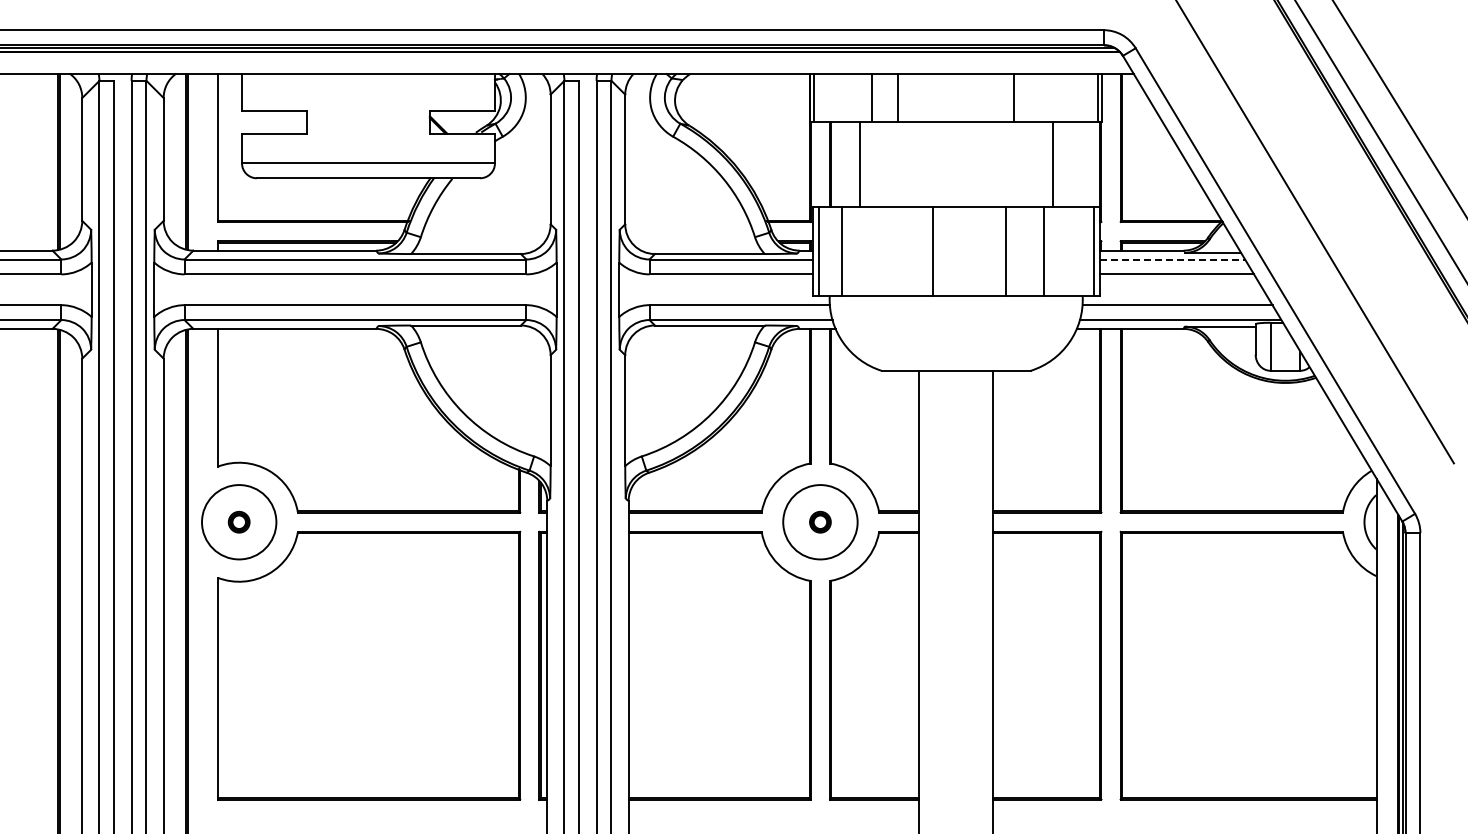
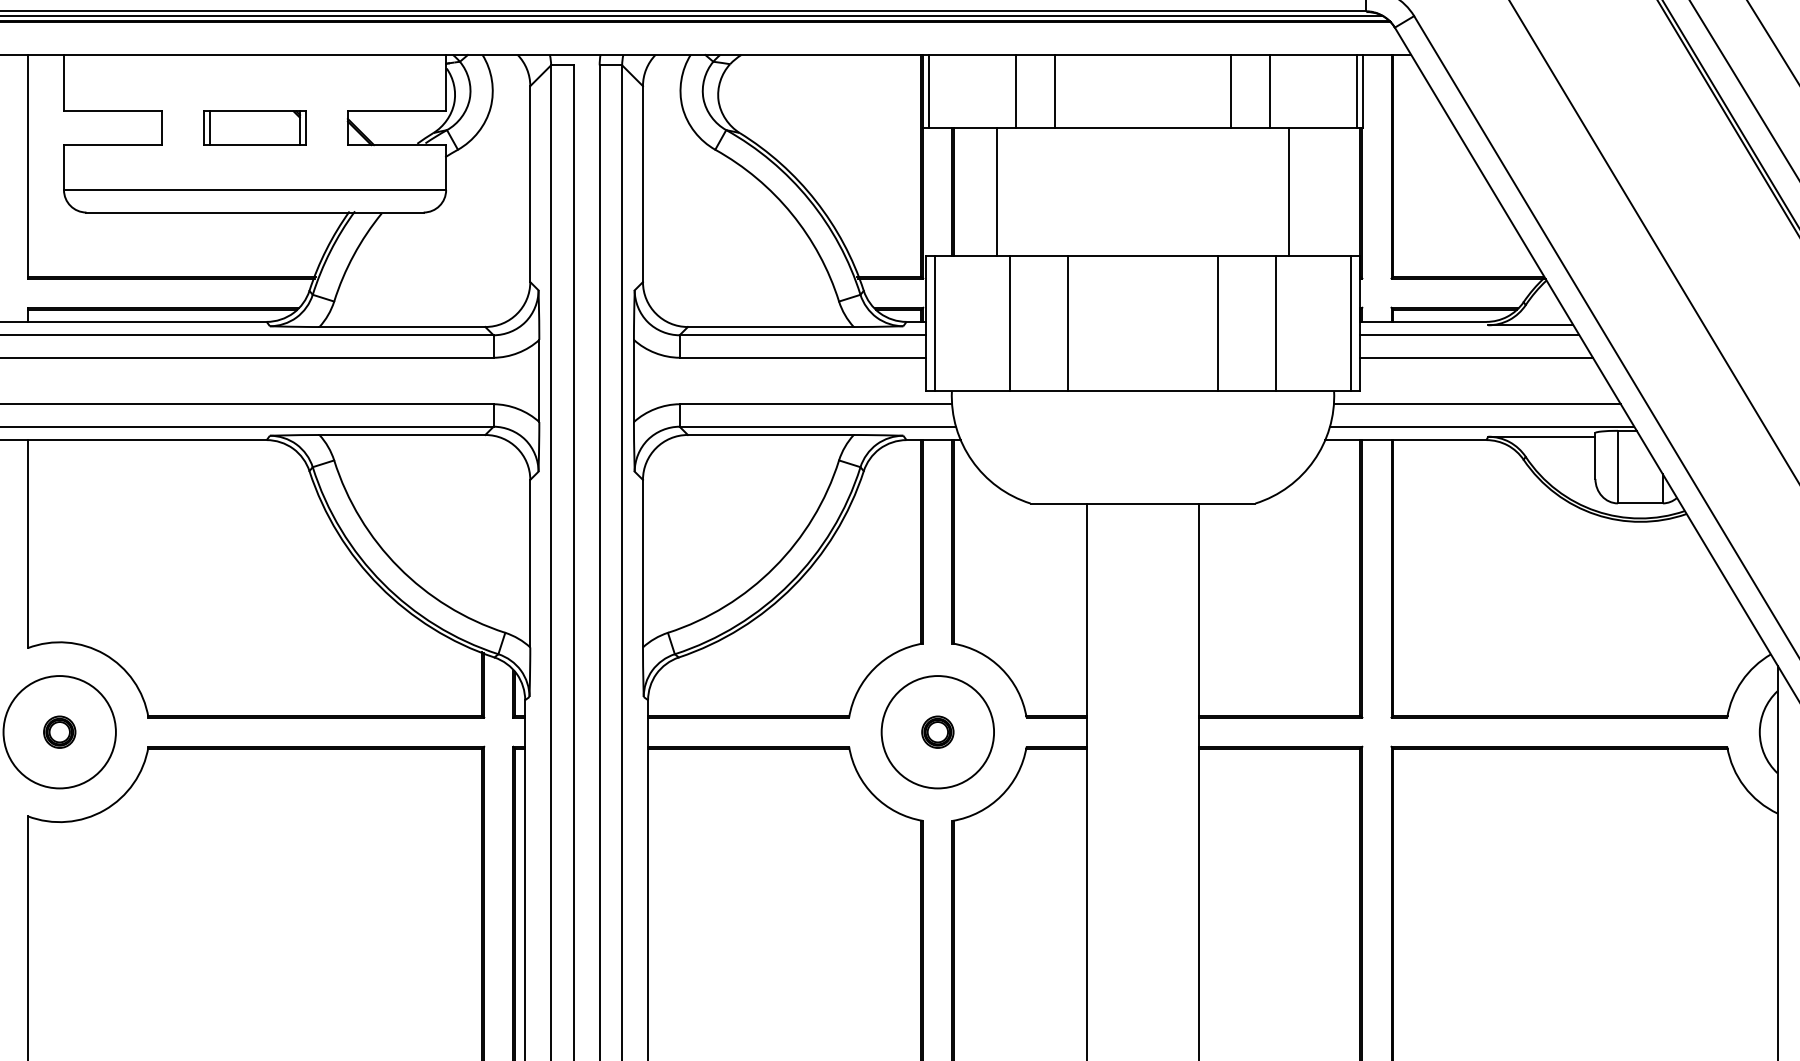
line: (1039, 98) -> (1268, 92), added
part: (368, 122) -> (255, 128), added
line: (842, 251) -> (1010, 323), moved
line: (932, 251) -> (1067, 323), moved
line: (1172, 259) -> (1469, 335), dashed -> solid

